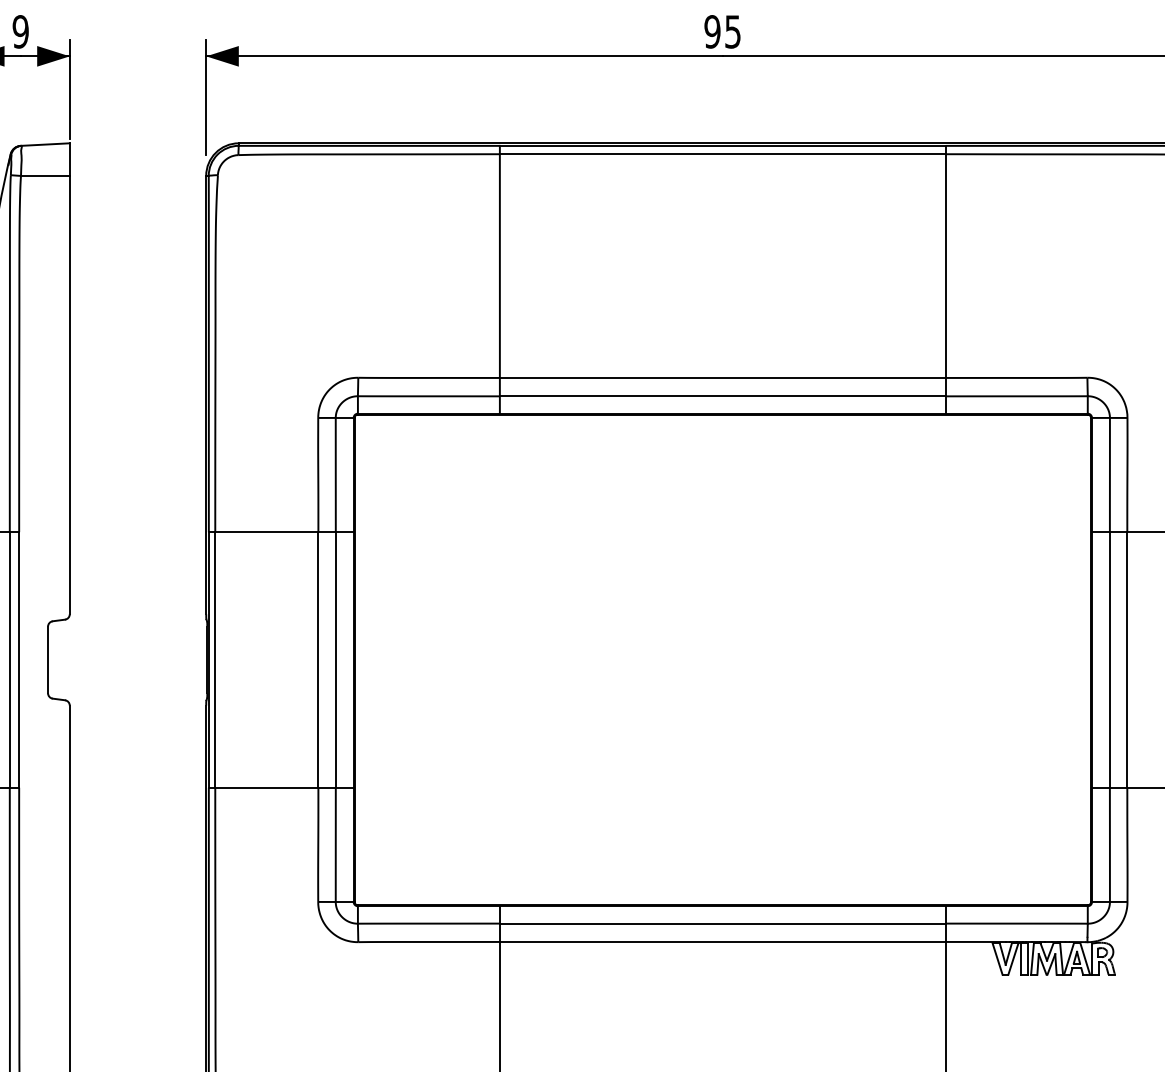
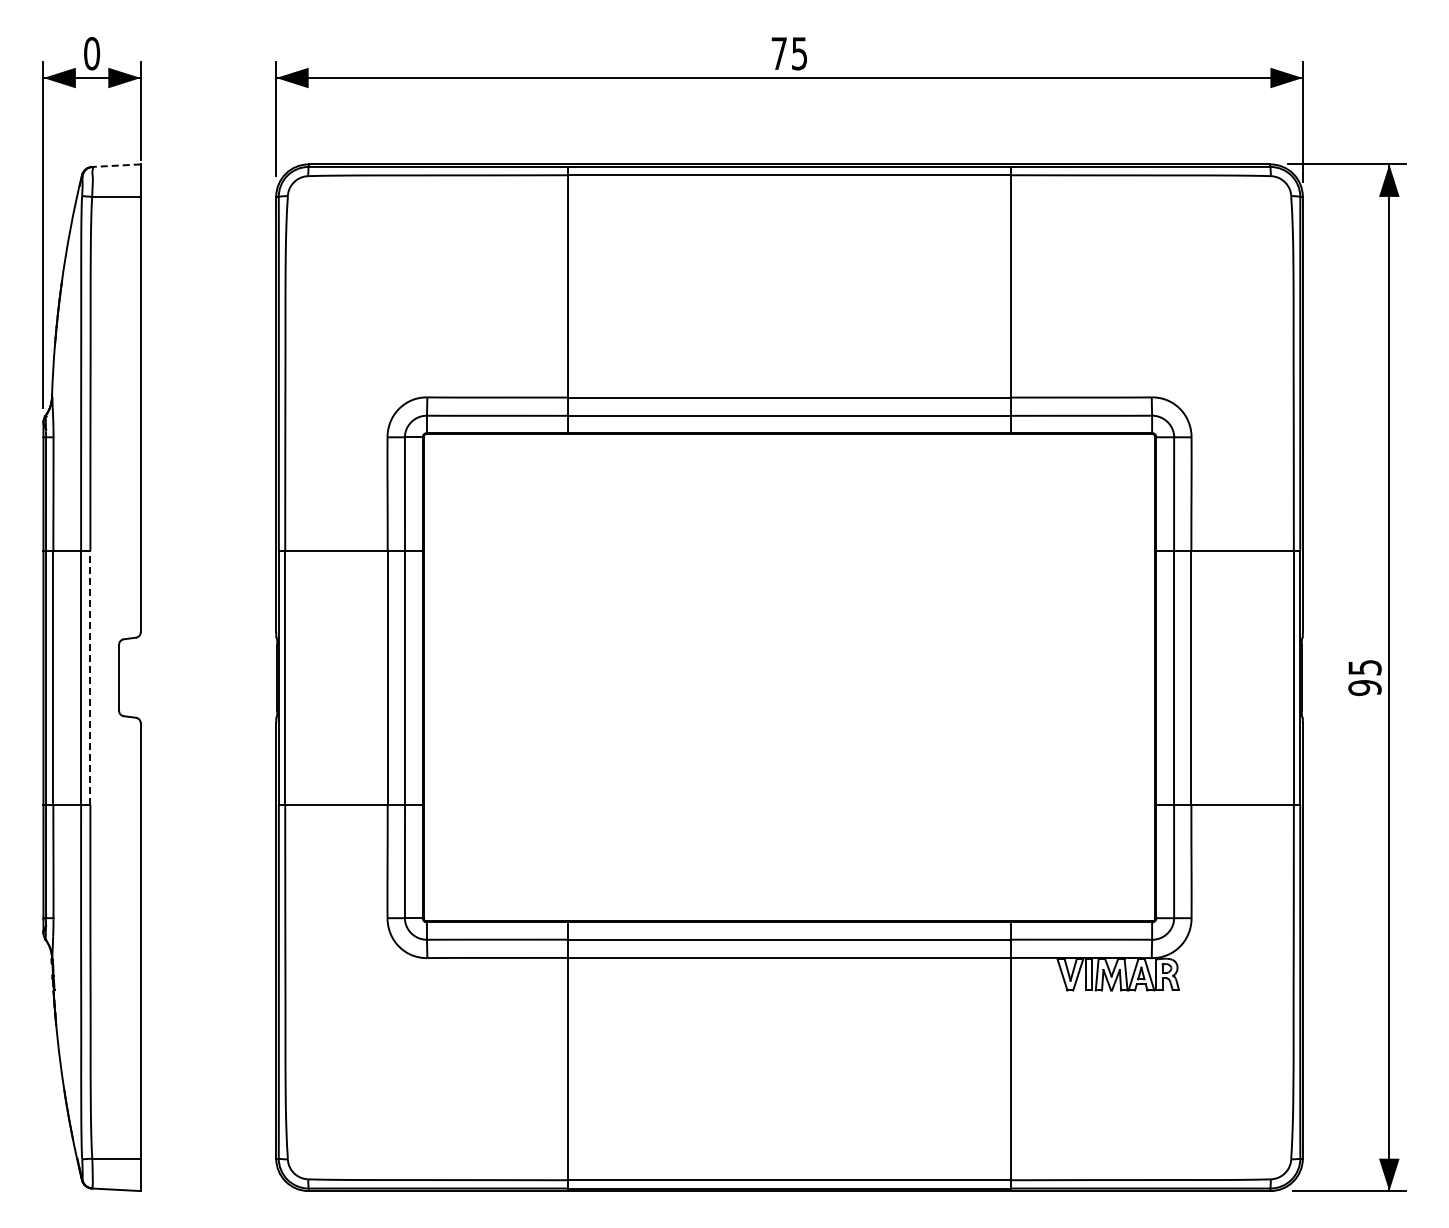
text: (21, 31) -> (92, 53), 9 -> 0
text: (712, 31) -> (779, 53), 95 -> 75
line: (45, 144) -> (116, 165), solid -> dashed
line: (19, 659) -> (90, 677), solid -> dashed

